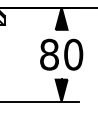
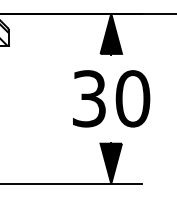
text: (49, 54) -> (89, 98), 80 -> 30

